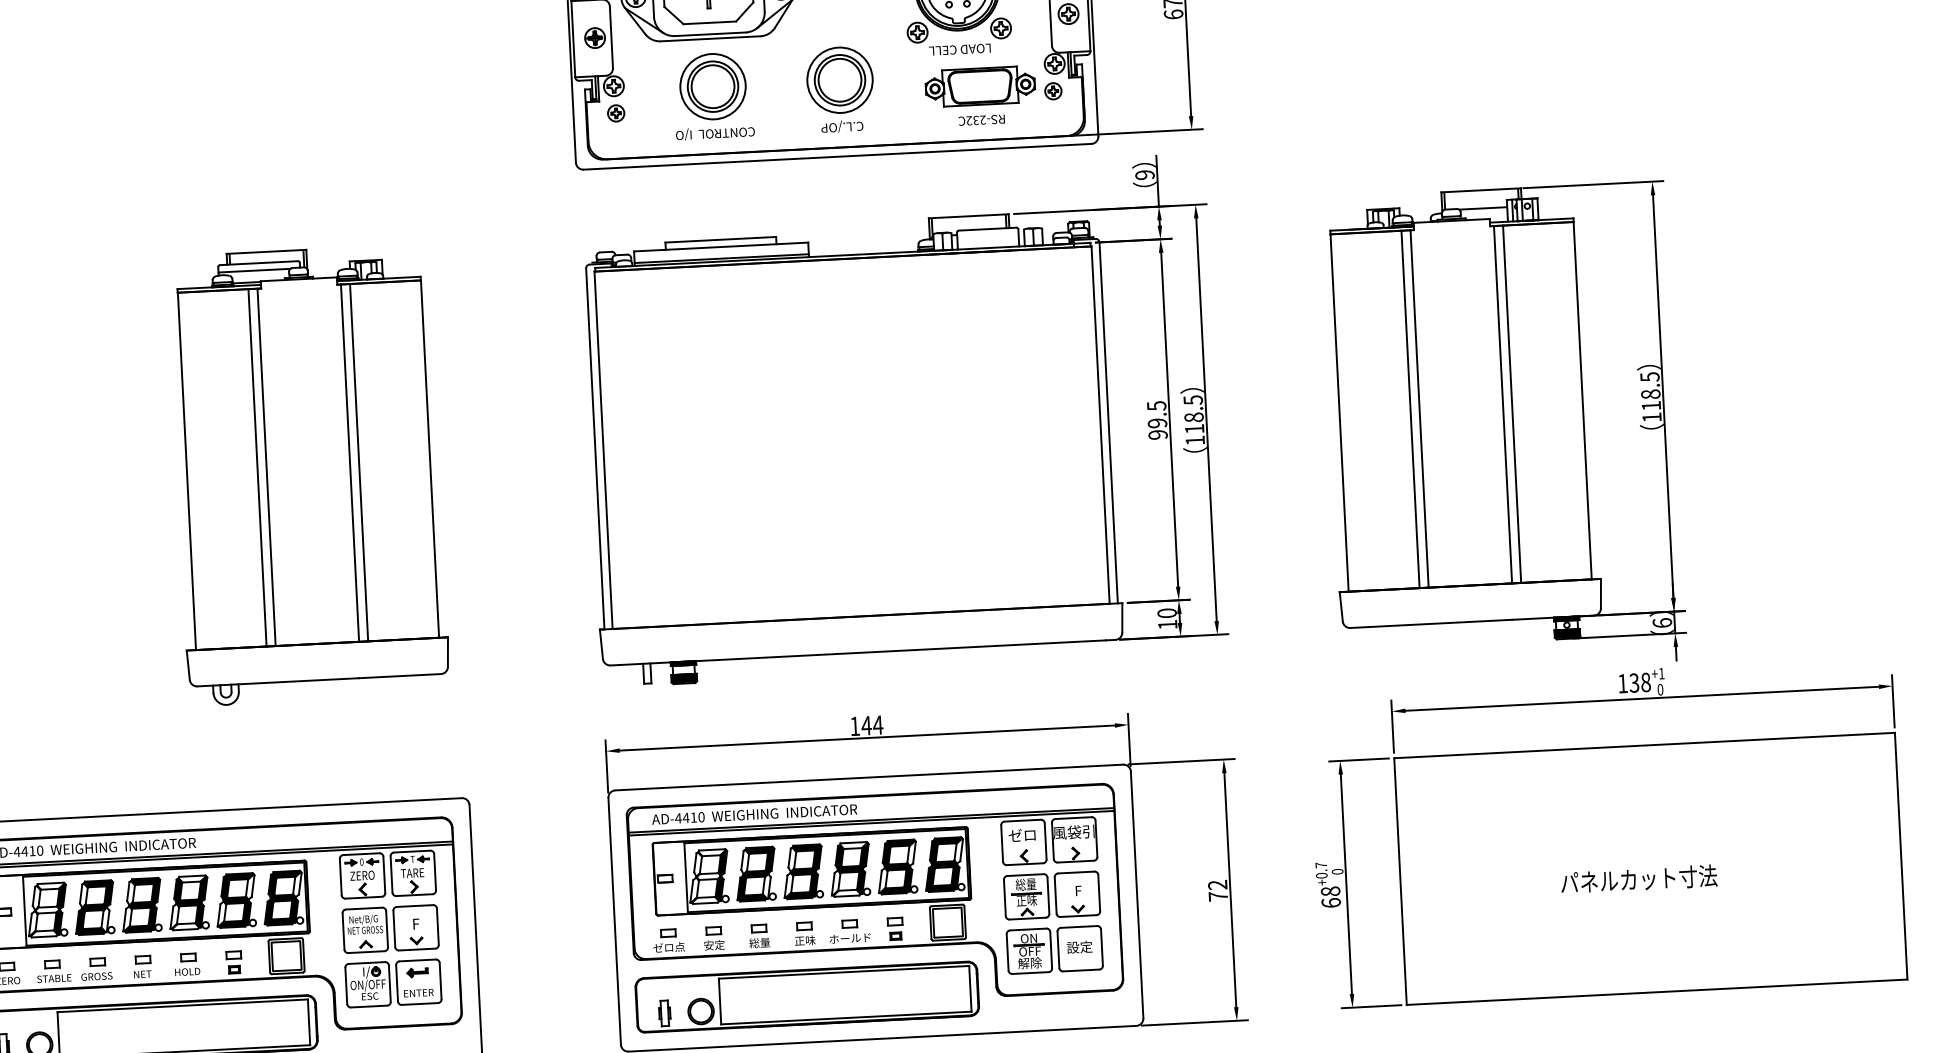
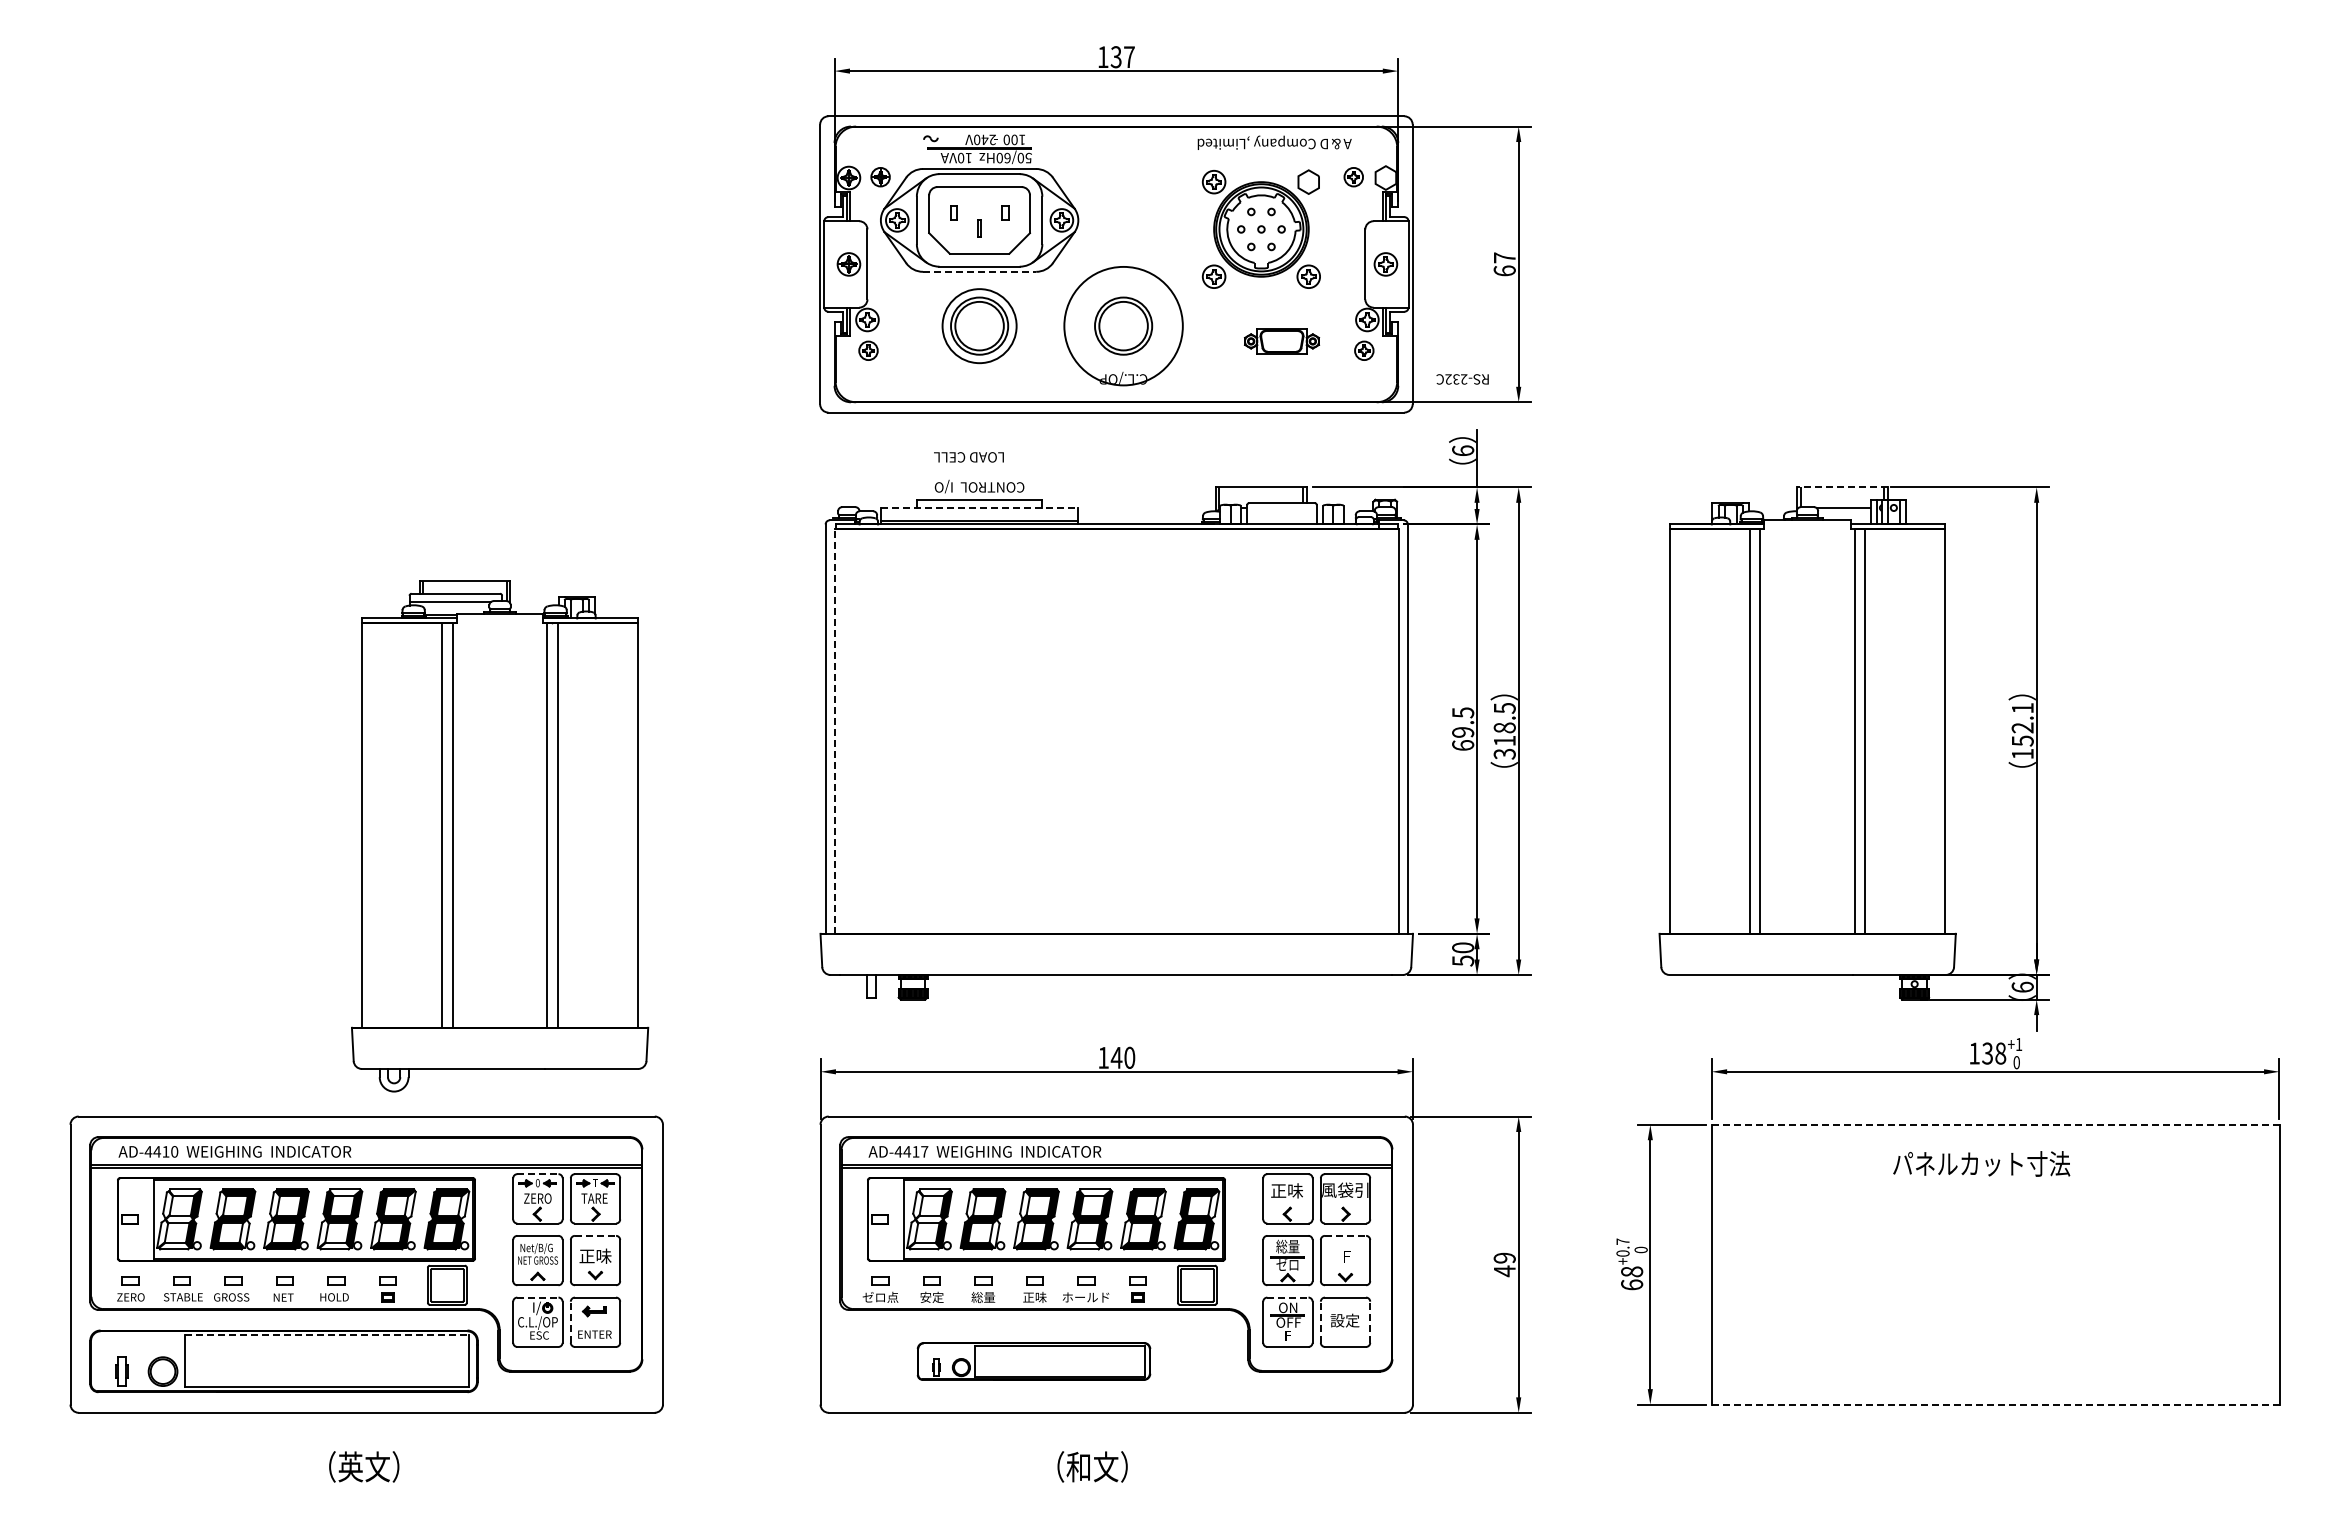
line: (710, 38) -> (979, 271), solid -> dashed
text: (959, 49) -> (968, 457), moved
circle: (839, 80) -> (1123, 326), size x1.6
part: (979, 86) -> (1281, 341), size x0.6
text: (981, 120) -> (1462, 379), moved
text: (715, 132) -> (979, 486), moved
text: (1145, 174) -> (1463, 450), 9 -> 6
line: (1481, 190) -> (1842, 487), solid -> dashed
line: (721, 246) -> (979, 507), solid -> dashed
text: (1650, 391) -> (2022, 724), 118.5 -> 152.1
text: (1158, 434) -> (1463, 745), 99.5 -> 69.5
text: (1194, 440) -> (1504, 753), 118.5 -> 318.5
line: (603, 450) -> (834, 731), solid -> dashed
part: (309, 475) -> (500, 836), moved
text: (1168, 624) -> (1463, 960), 10 -> 50
text: (877, 724) -> (1129, 1057), 144 -> 140
line: (1644, 745) -> (1995, 1124), solid -> dashed
text: (701, 816) -> (924, 1151), AD-4410 -> AD-4417
text: (1022, 835) -> (1286, 1190), ゼロ -> 正味
line: (361, 854) -> (537, 1174), solid -> dashed
line: (1076, 872) -> (1345, 1235), solid -> dashed
text: (1638, 879) -> (1981, 1163), moved
text: (1217, 890) -> (1504, 1264), 72 -> 49
text: (1026, 901) -> (1287, 1265), 正味 -> ゼロ
line: (414, 905) -> (595, 1235), solid -> dashed
text: (415, 923) -> (595, 1255), F -> 正味
line: (1027, 929) -> (1287, 1297), solid -> dashed
line: (1102, 947) -> (1370, 1322), solid -> dashed
line: (1058, 950) -> (1320, 1322), solid -> dashed
line: (366, 962) -> (537, 1297), solid -> dashed
text: (1029, 962) -> (1287, 1335), 解除 -> F
line: (396, 983) -> (570, 1322), solid -> dashed
text: (368, 984) -> (538, 1322), ON/OFF -> C.L./OP
line: (1657, 992) -> (1995, 1404), solid -> dashed
part: (806, 997) -> (1033, 1361), size x0.6
line: (183, 1005) -> (327, 1335), solid -> dashed

